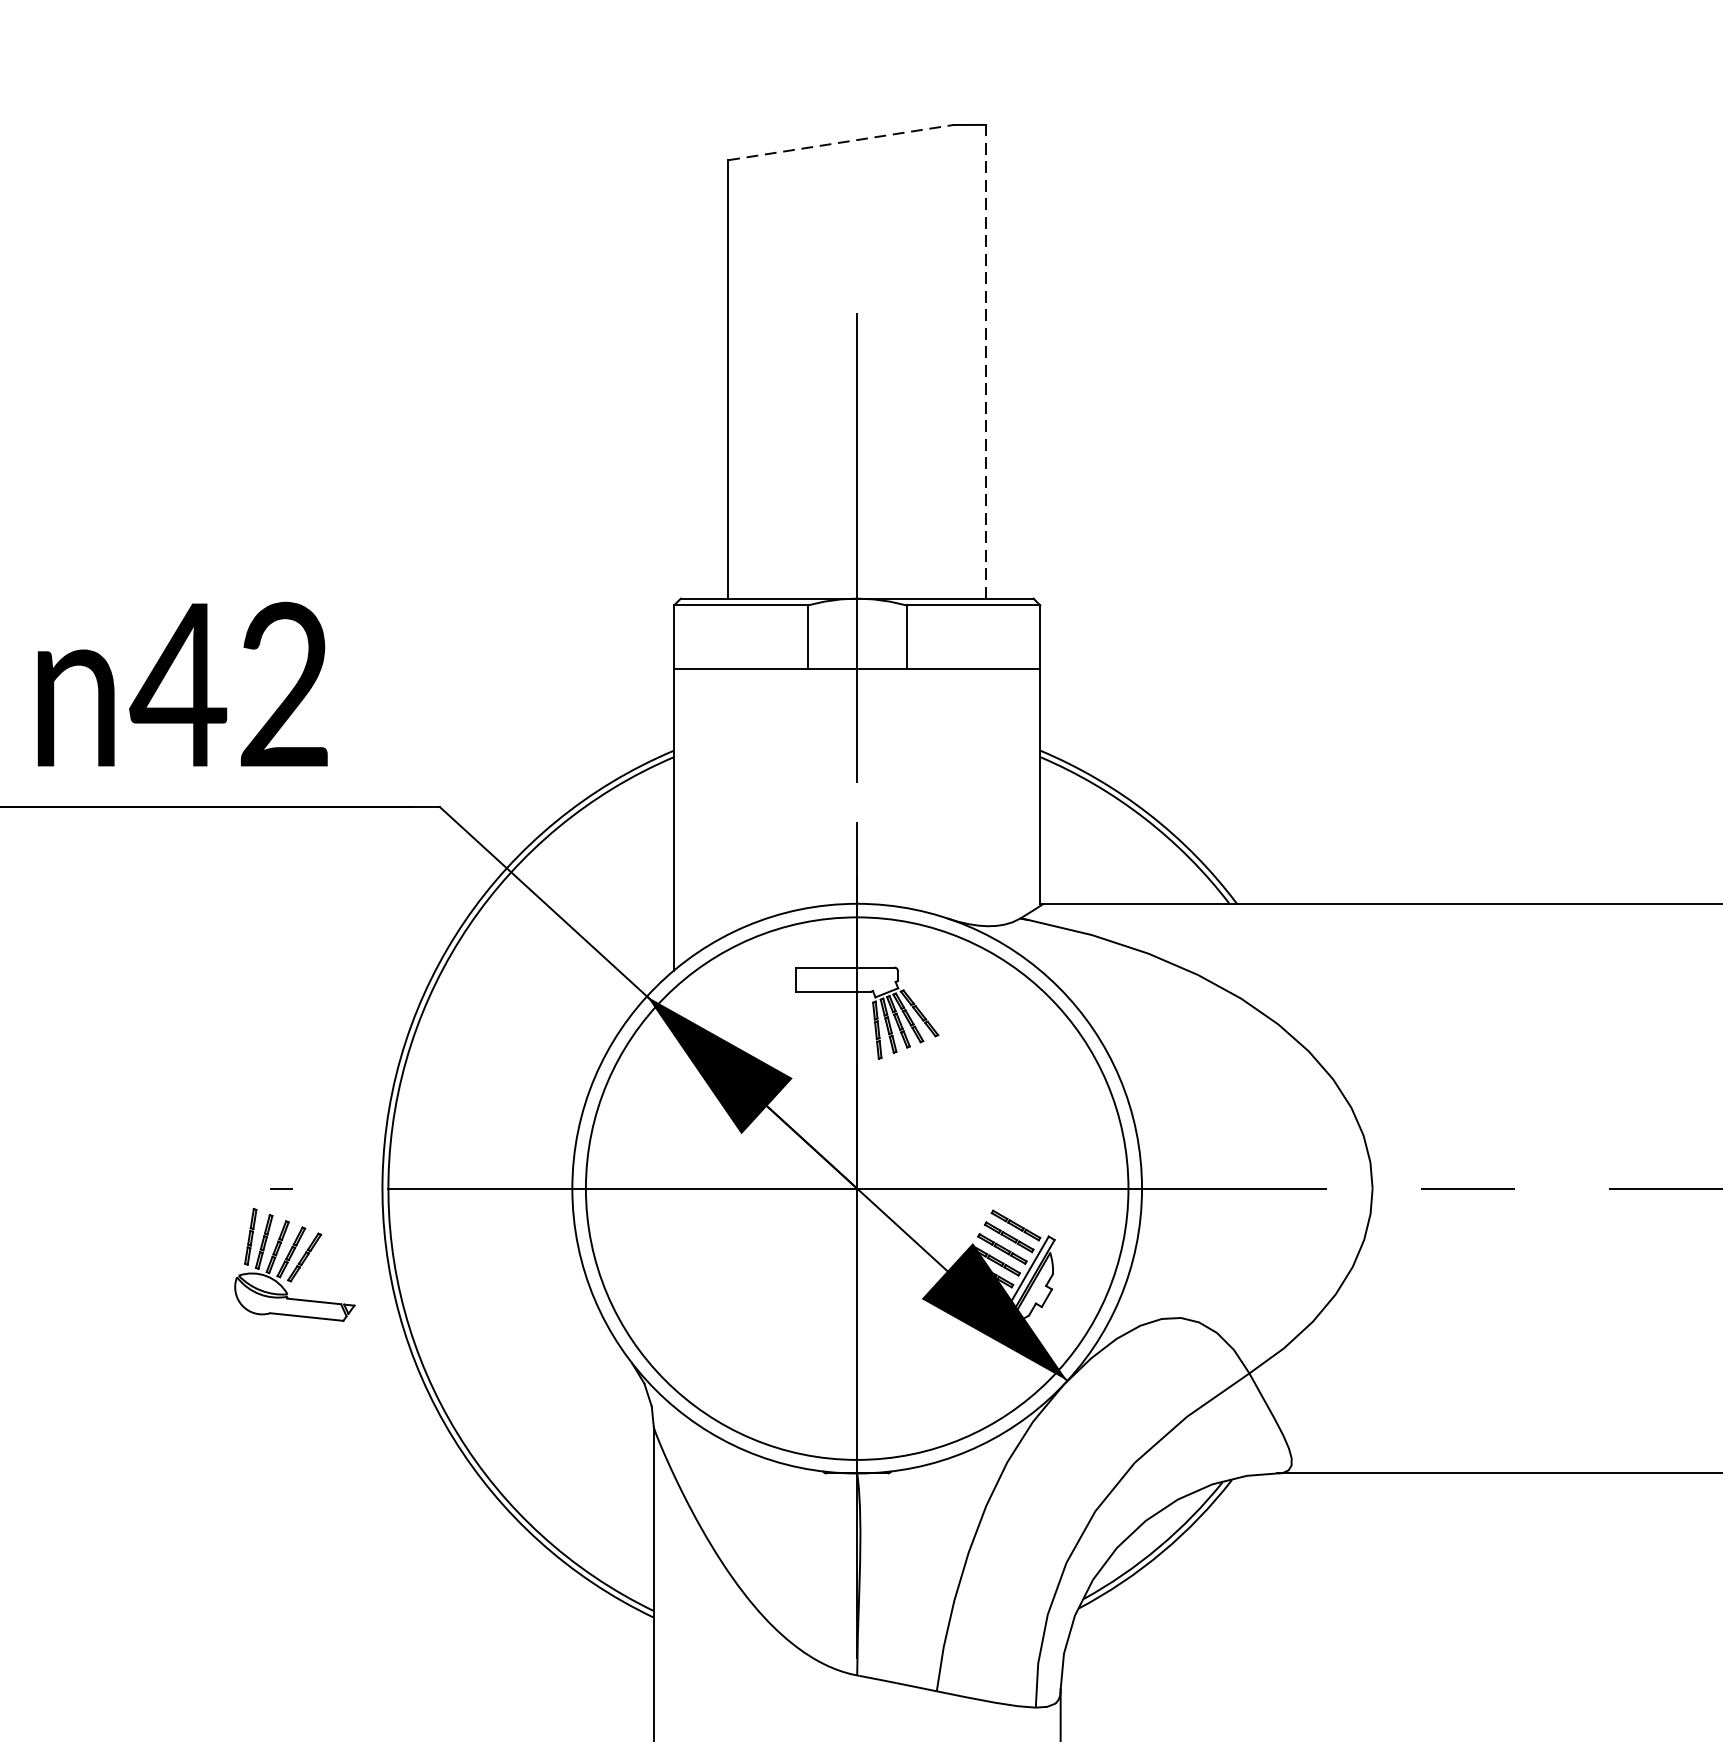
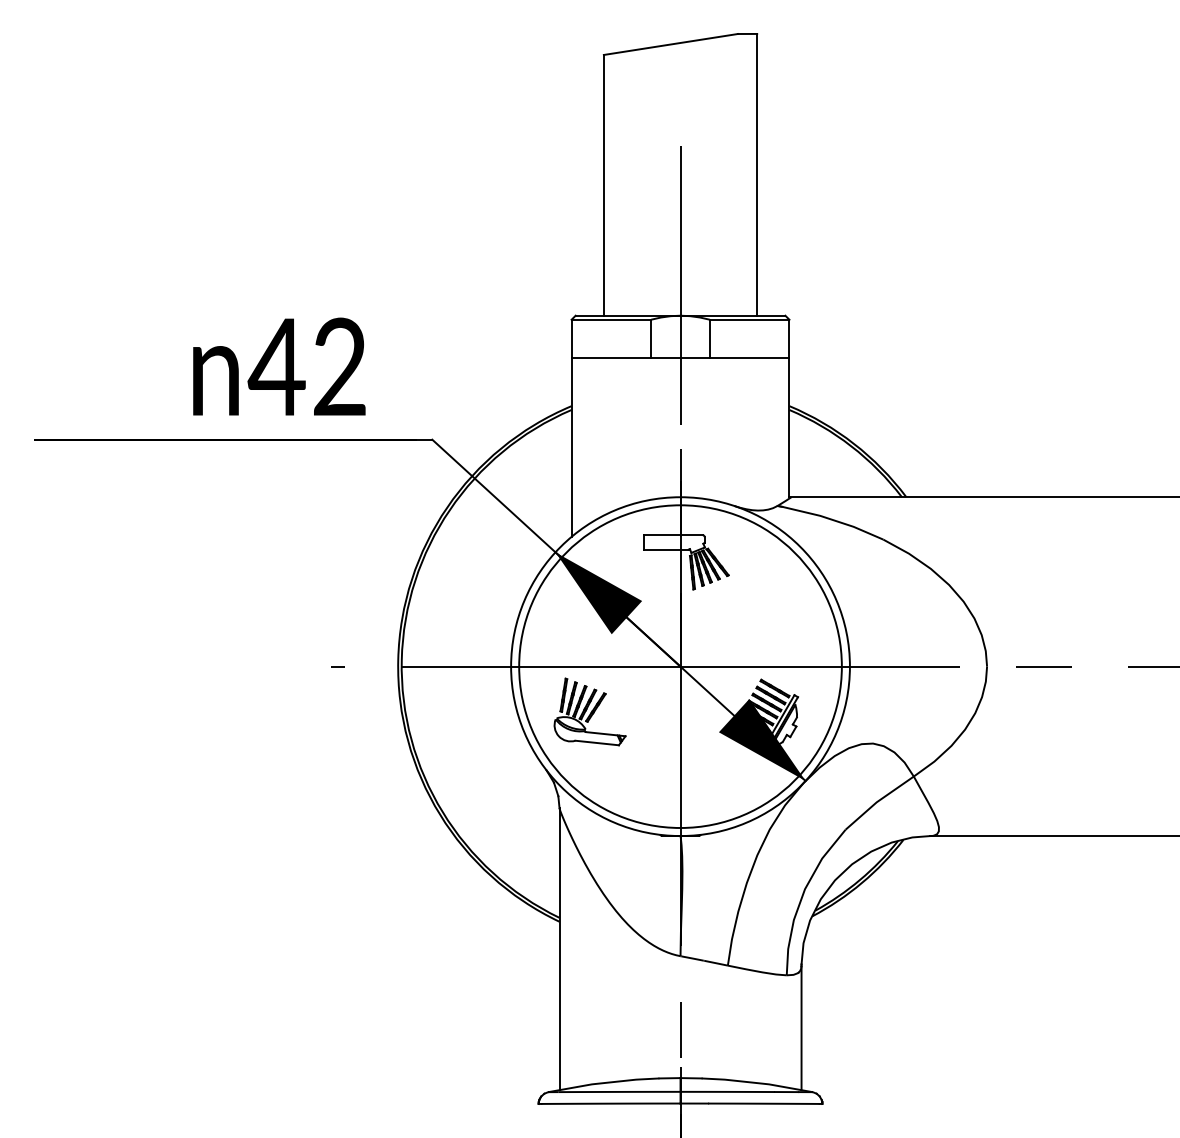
line: (840, 142) -> (670, 44), dashed -> solid
line: (986, 361) -> (757, 174), dashed -> solid
part: (293, 1264) -> (589, 711), moved

